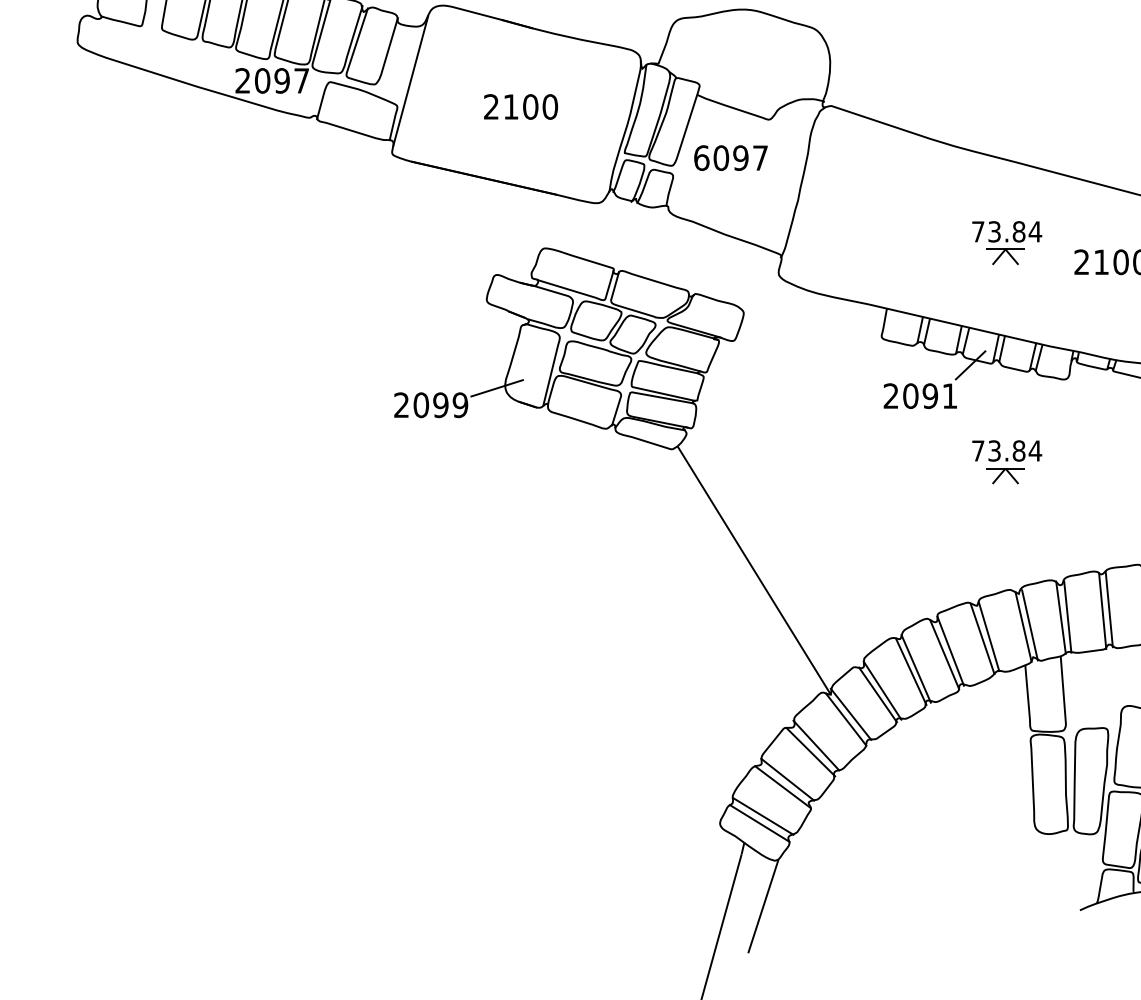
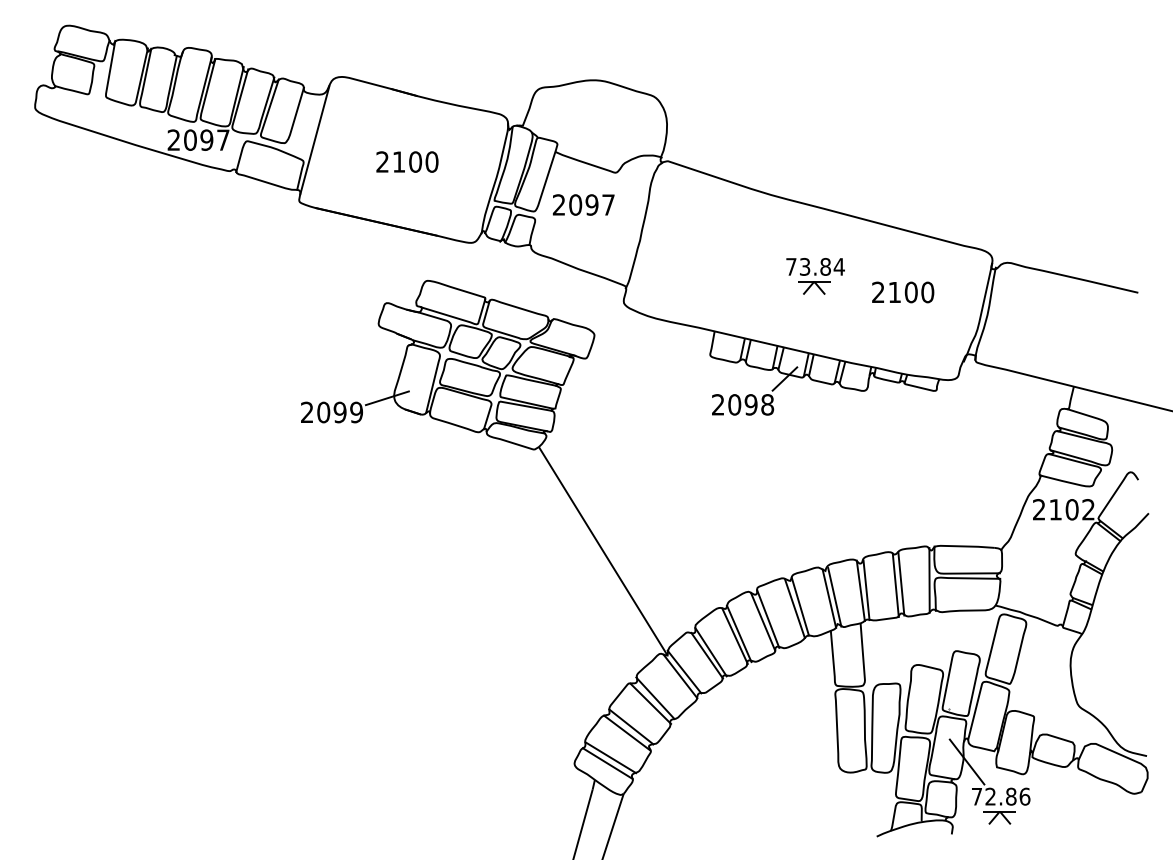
text: (700, 157) -> (558, 204), 6097 -> 2097
text: (949, 395) -> (767, 404), 2091 -> 2098
part: (1007, 462) -> (815, 460), removed

